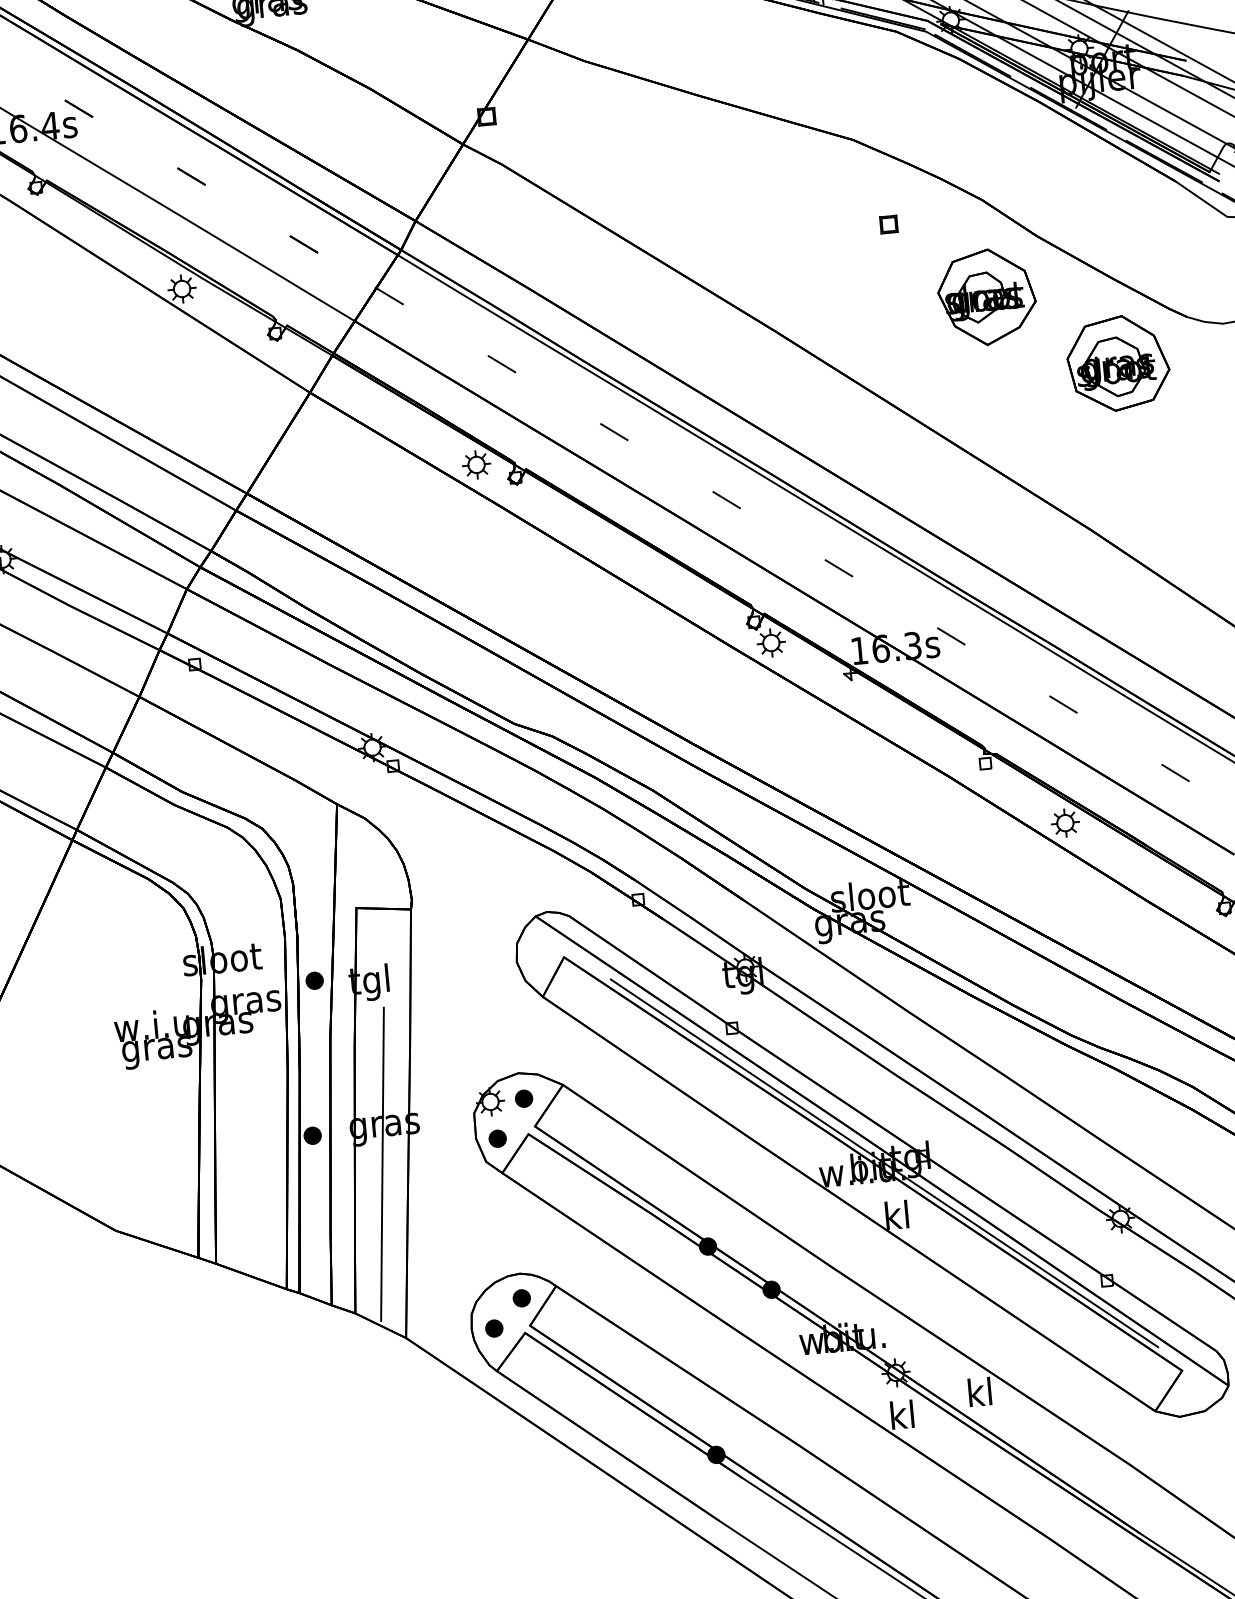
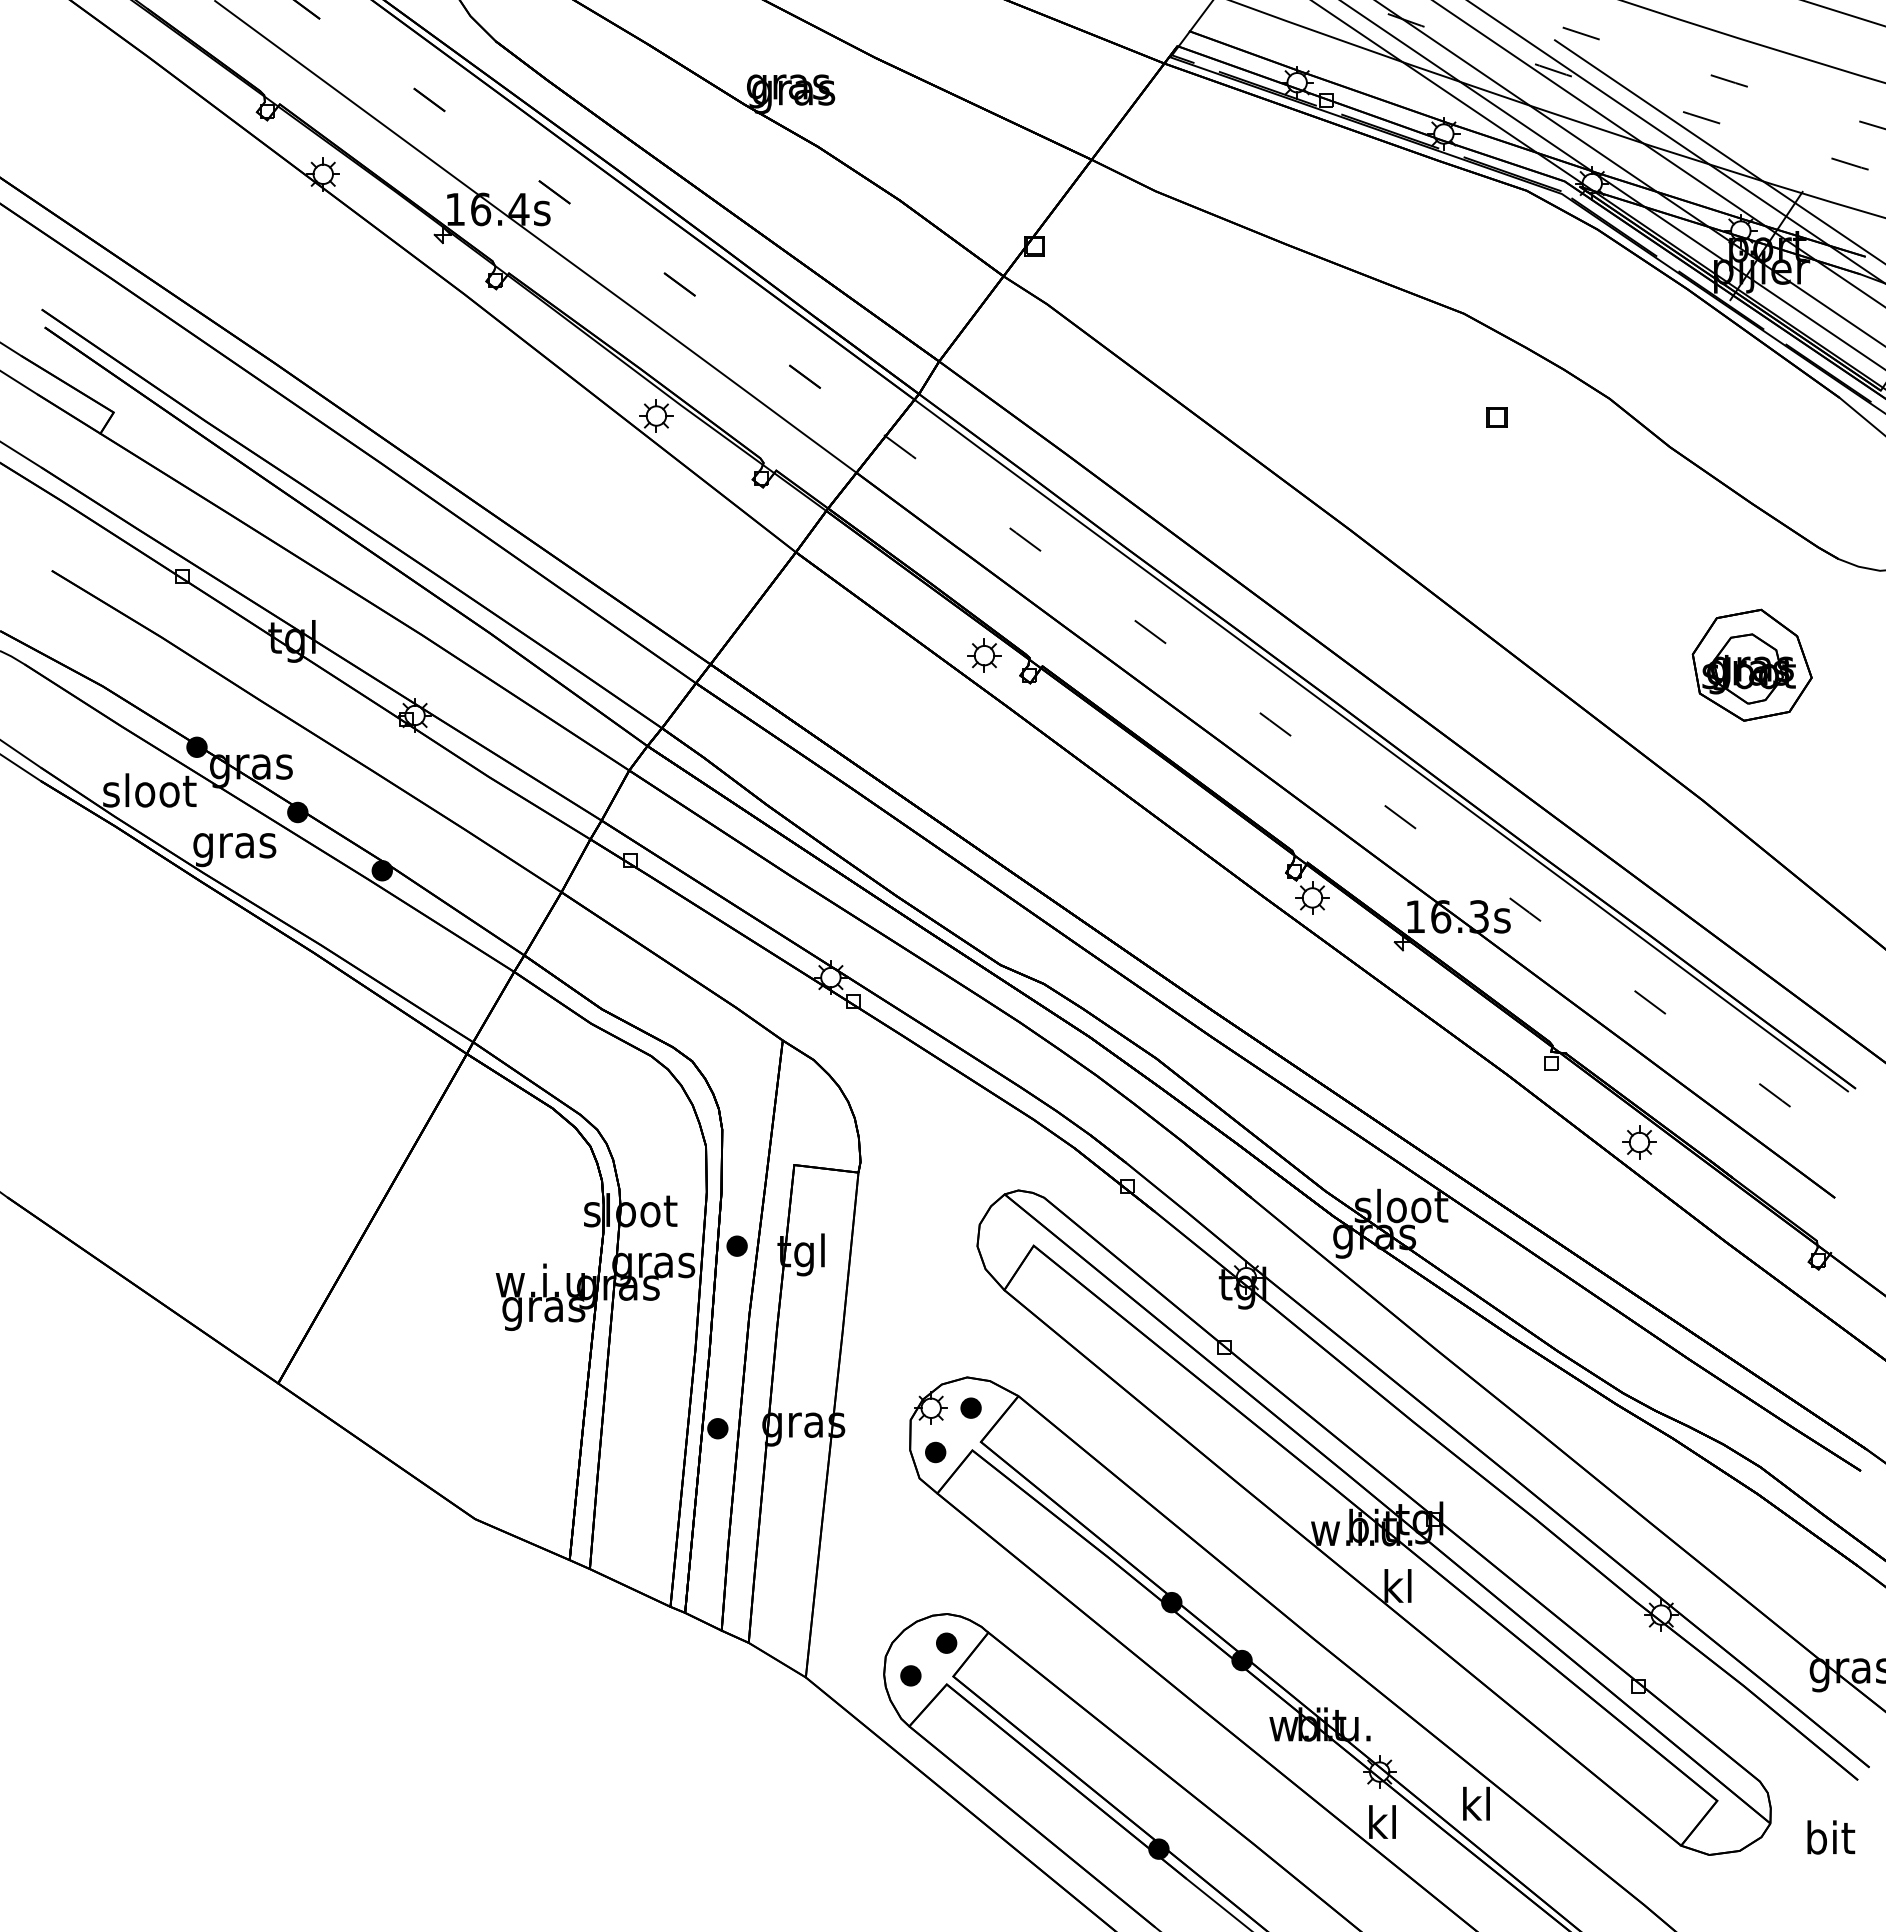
part: (986, 297) -> (1604, 513), removed
part: (1117, 362) -> (1751, 664), moved
line: (382, 1163) -> (796, 1469), removed
line: (884, 1163) -> (1388, 1523), removed

